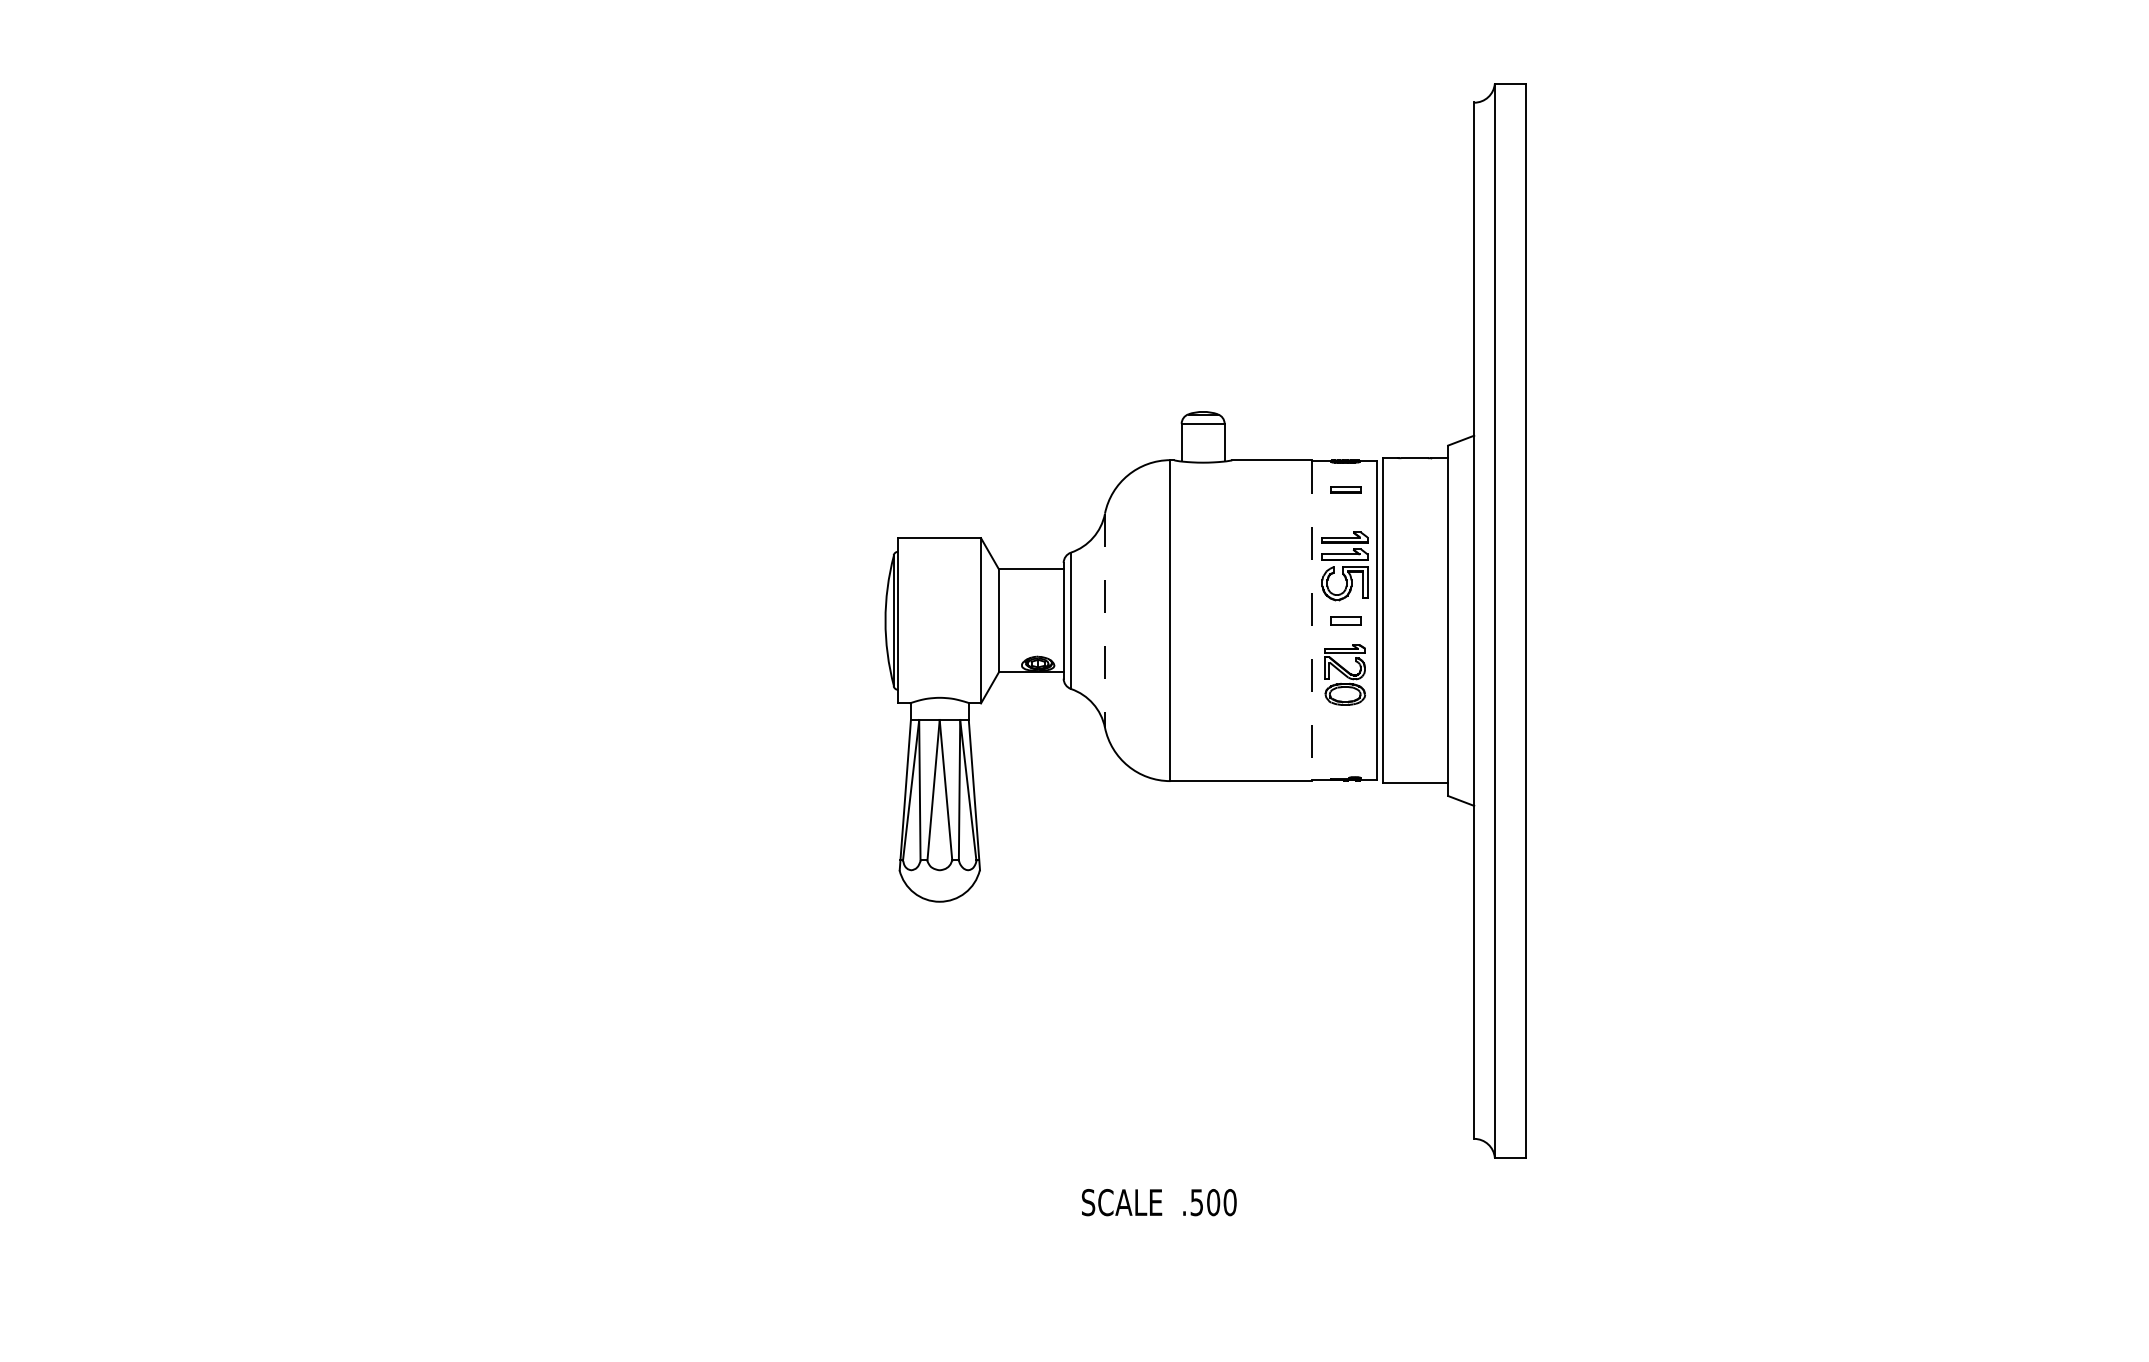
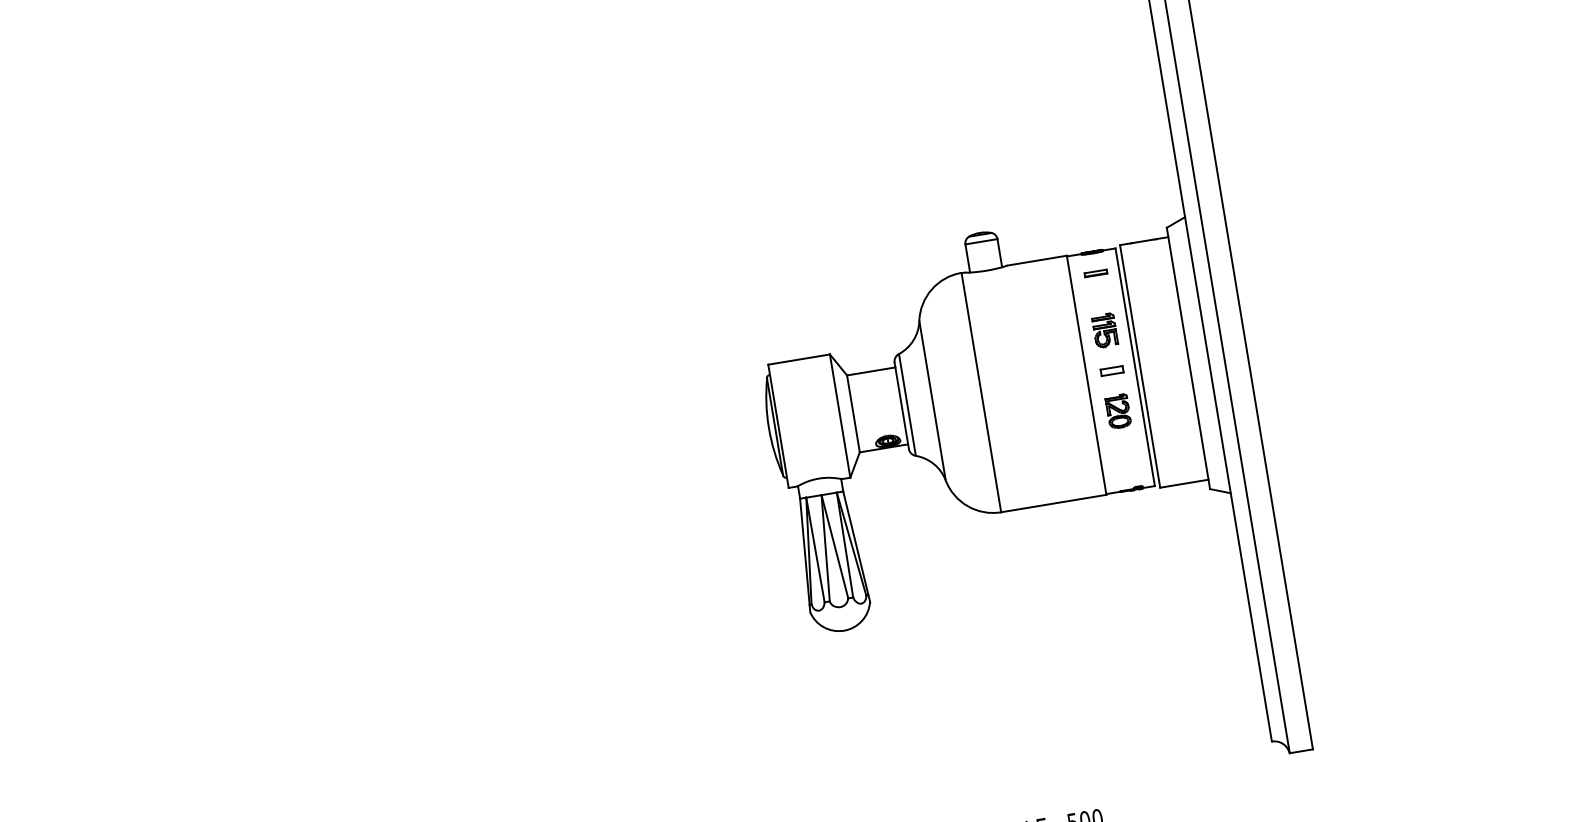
part: (1345, 566) -> (1105, 330), size x0.62
line: (1104, 620) -> (932, 400), dashed -> solid
line: (1311, 621) -> (1086, 375), dashed -> solid
part: (1345, 674) -> (1118, 411), size x0.71

